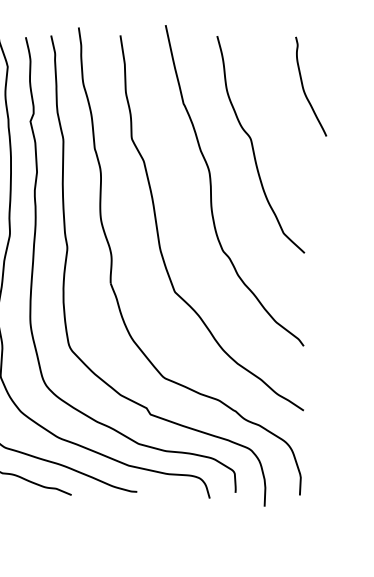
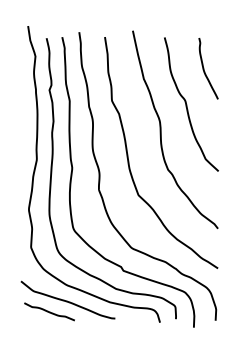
curve: (304, 86) -> (204, 68), moved

